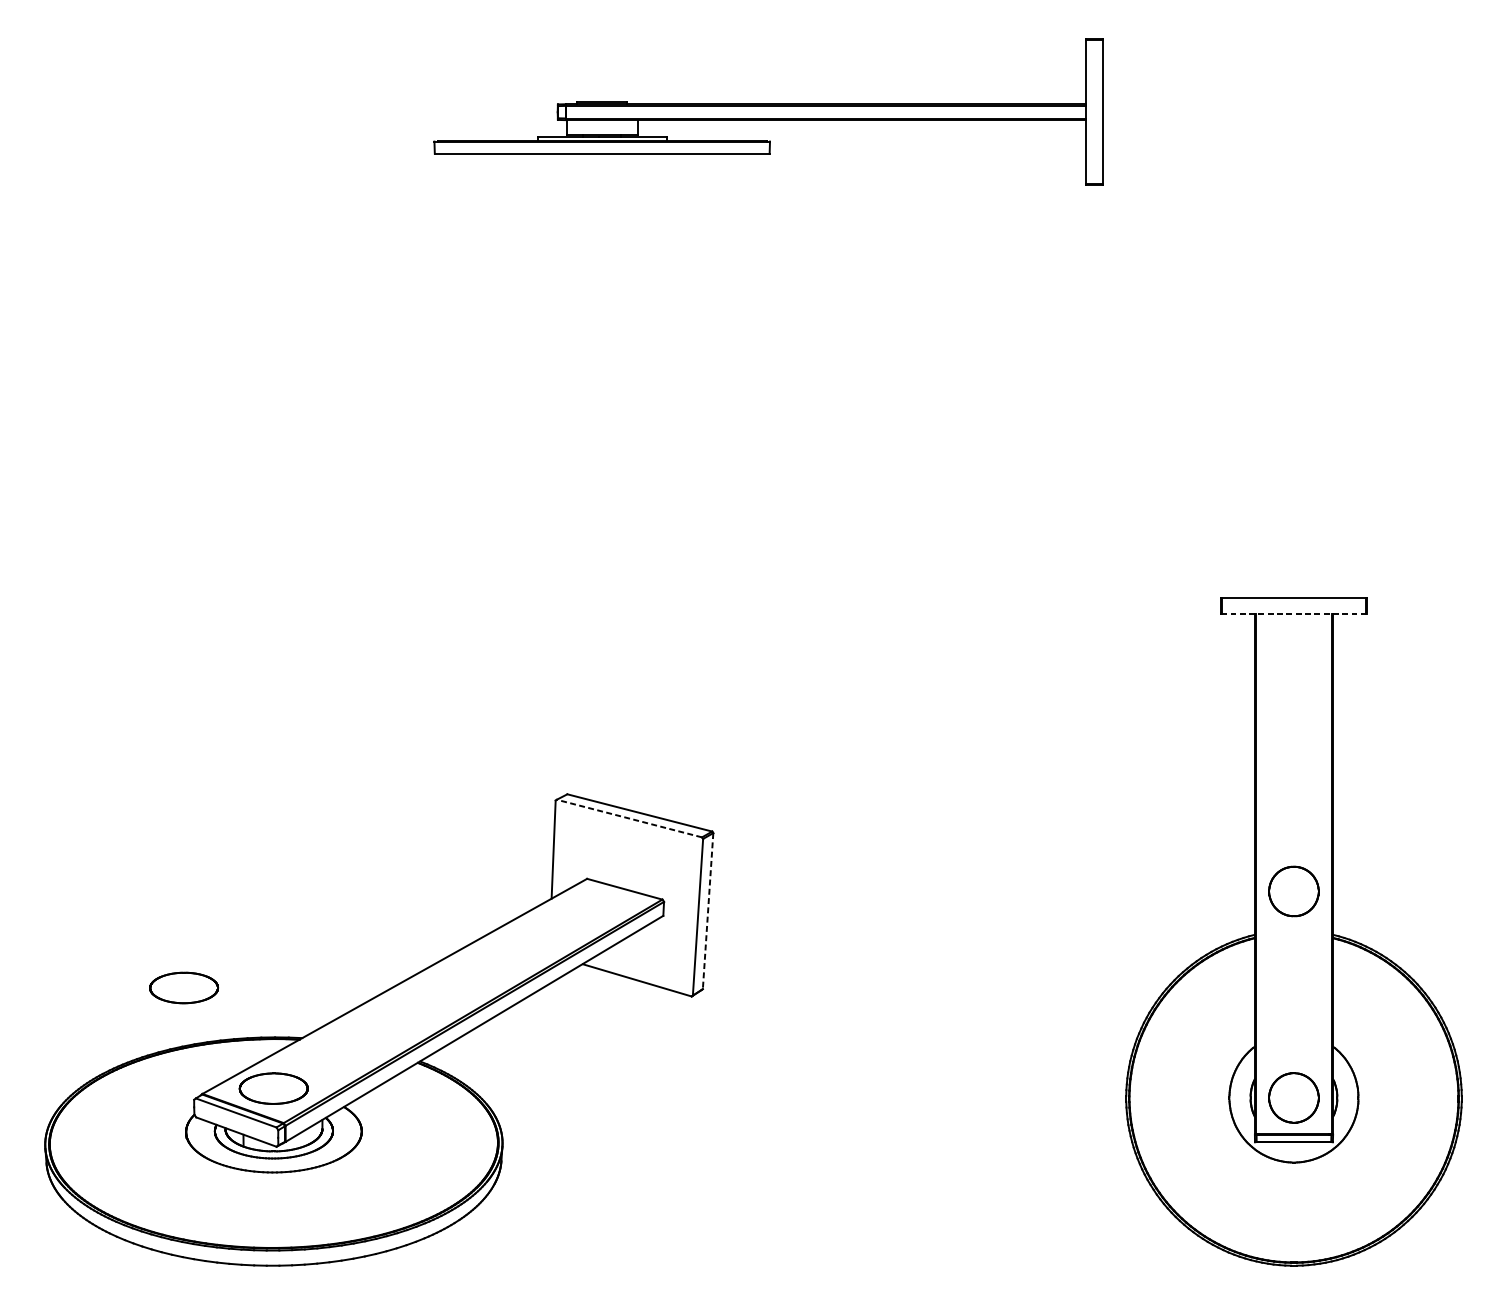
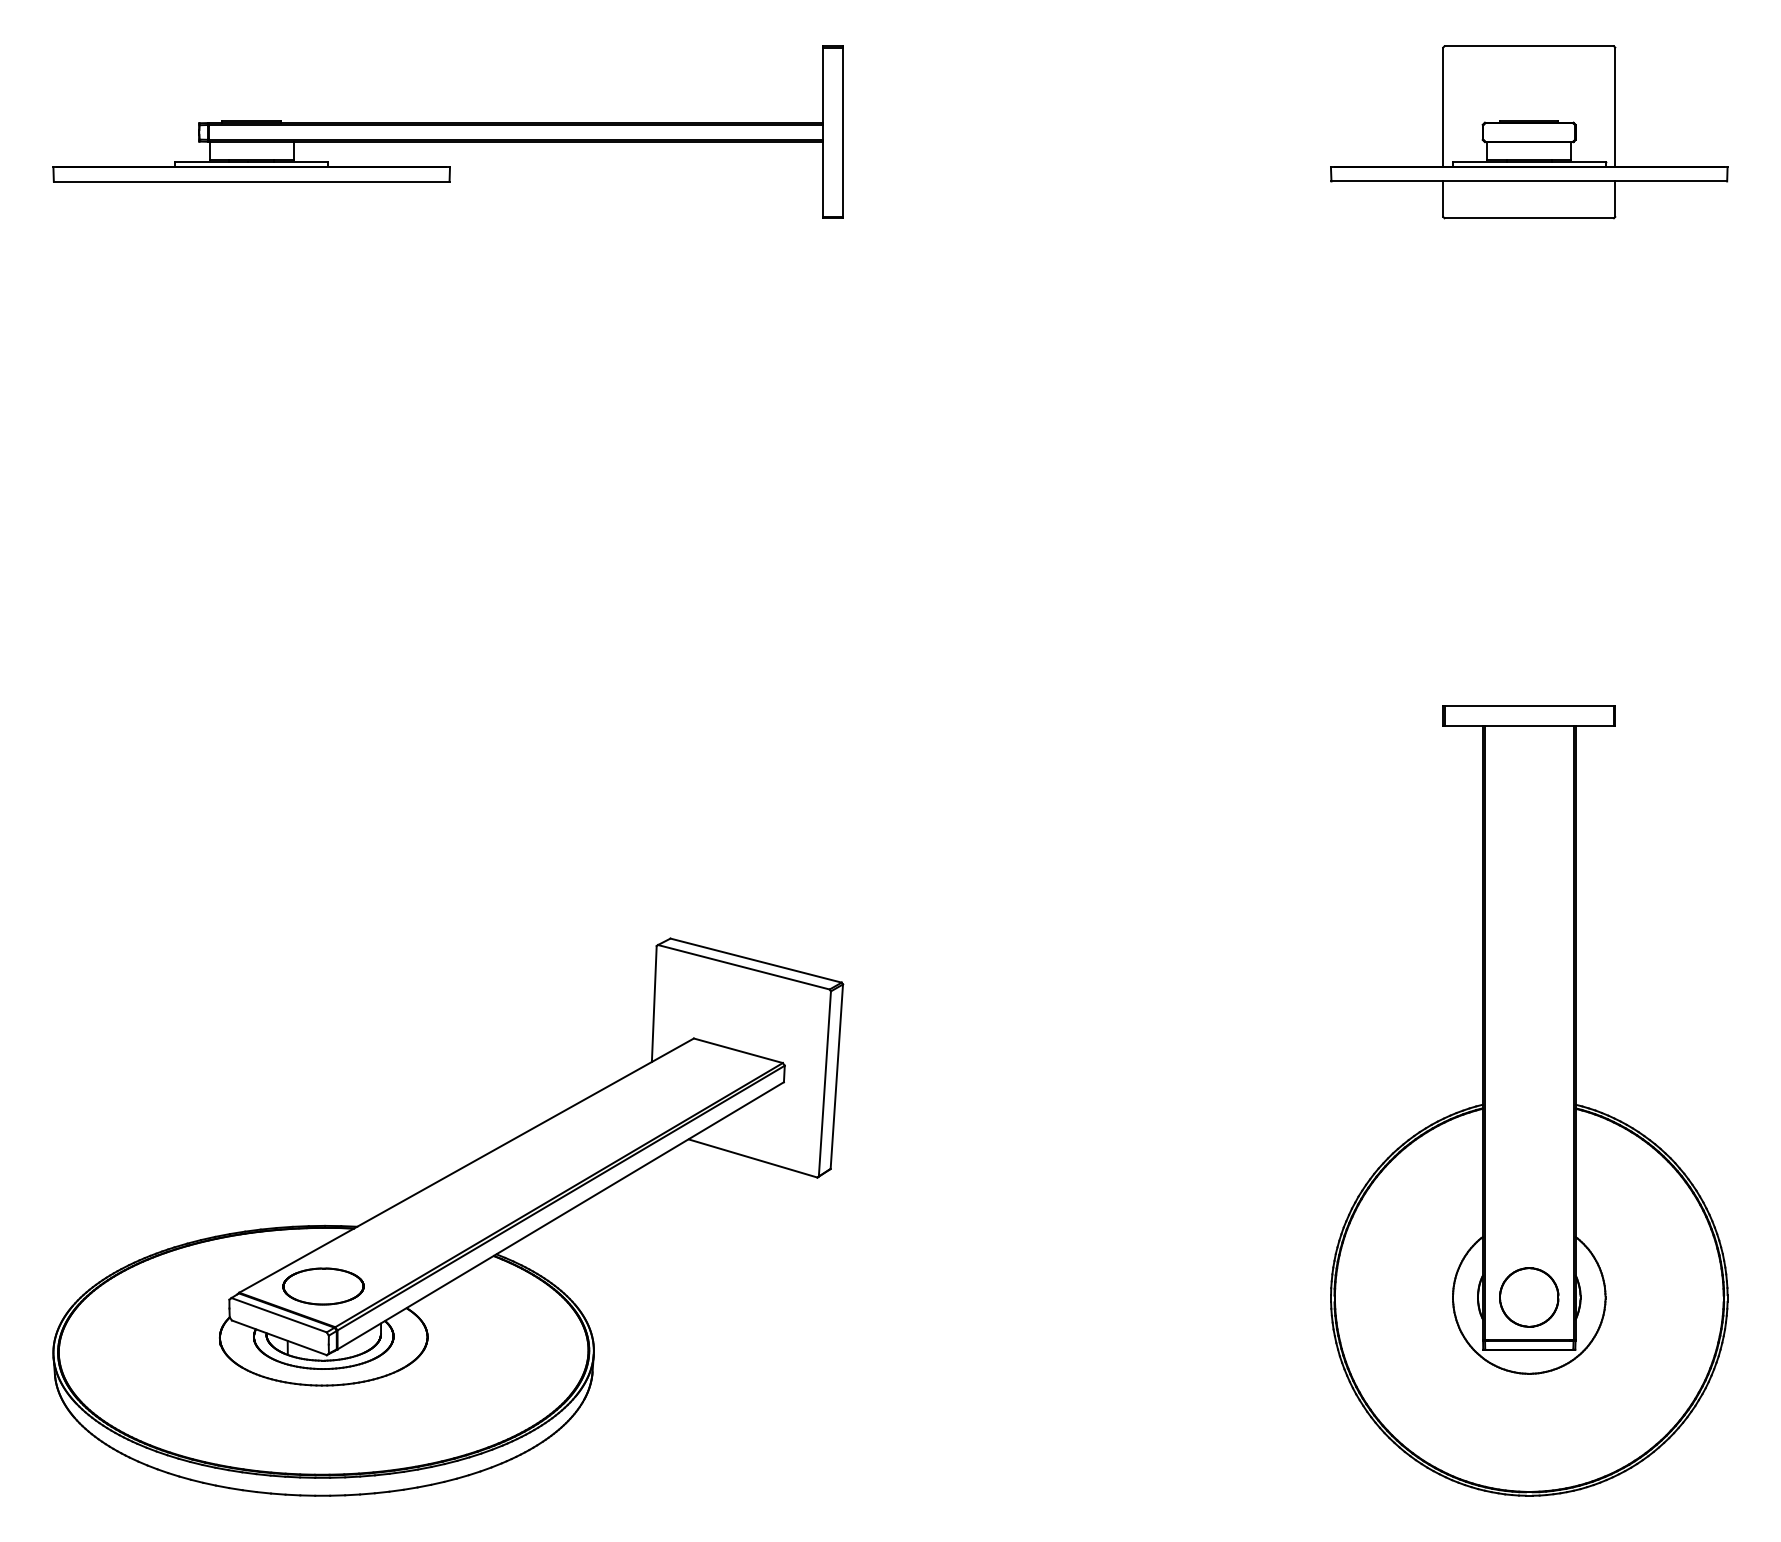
part: (767, 111) -> (447, 131), moved
part: (1294, 112) -> (1529, 132), added
line: (1294, 614) -> (1529, 725), dashed -> solid
line: (629, 818) -> (743, 967), dashed -> solid
part: (1294, 891) -> (1529, 1053), removed
line: (707, 911) -> (836, 1077), dashed -> solid
part: (184, 987) -> (217, 1167), removed

